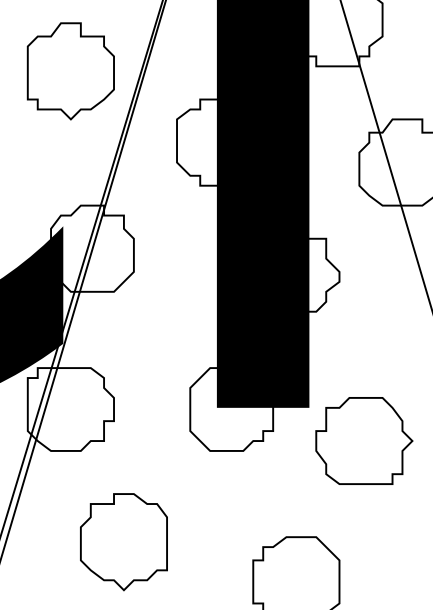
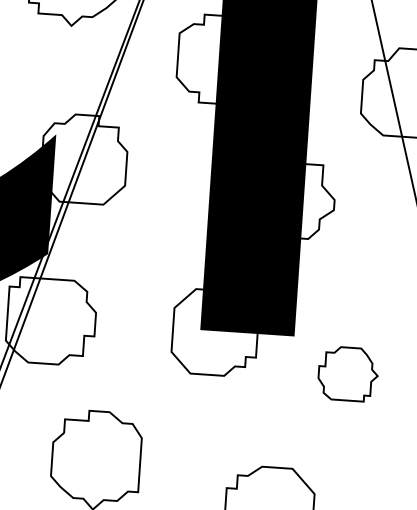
part: (364, 440) -> (348, 373), size x0.6

